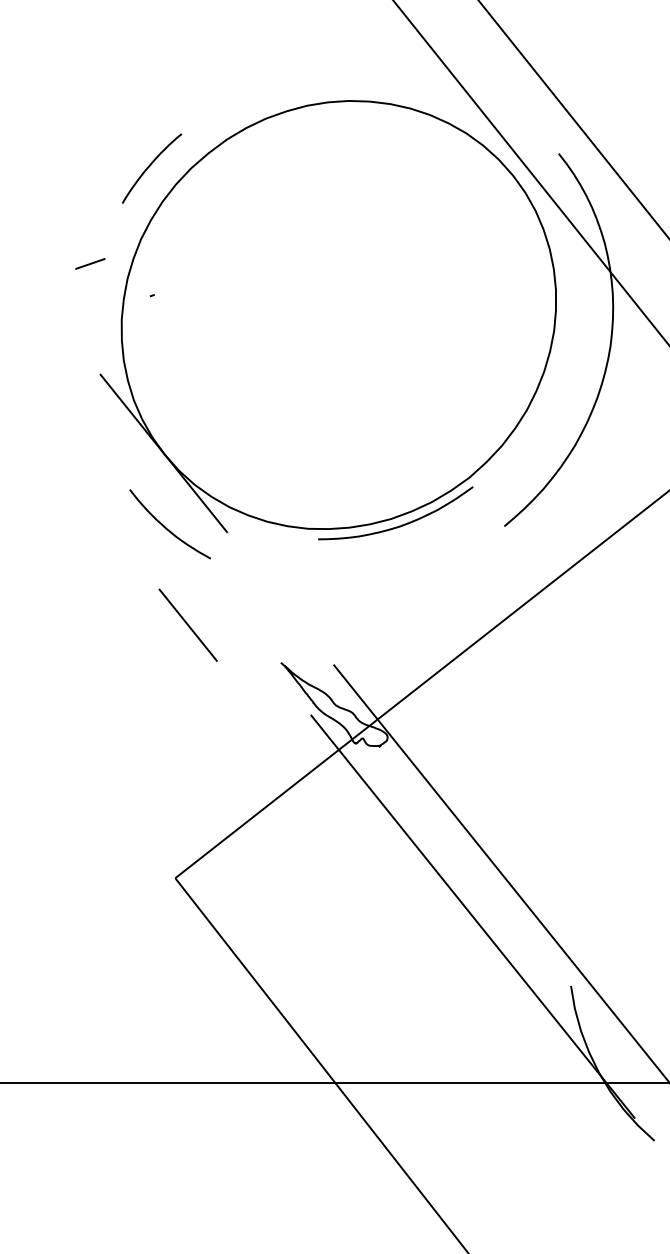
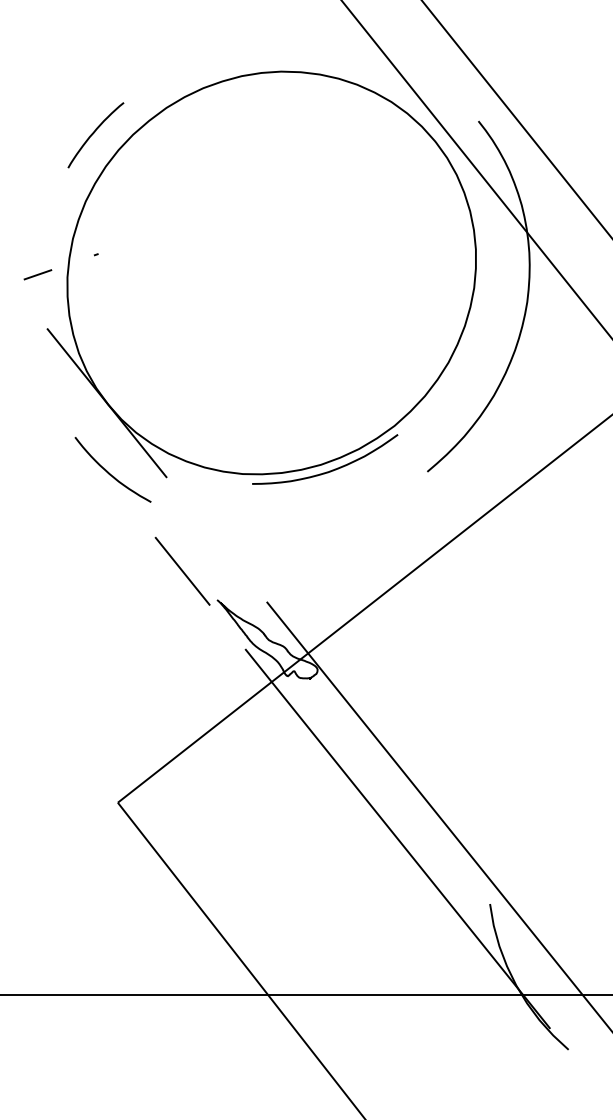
line: (90, 263) -> (38, 274), moved
line: (187, 624) -> (182, 570), moved

